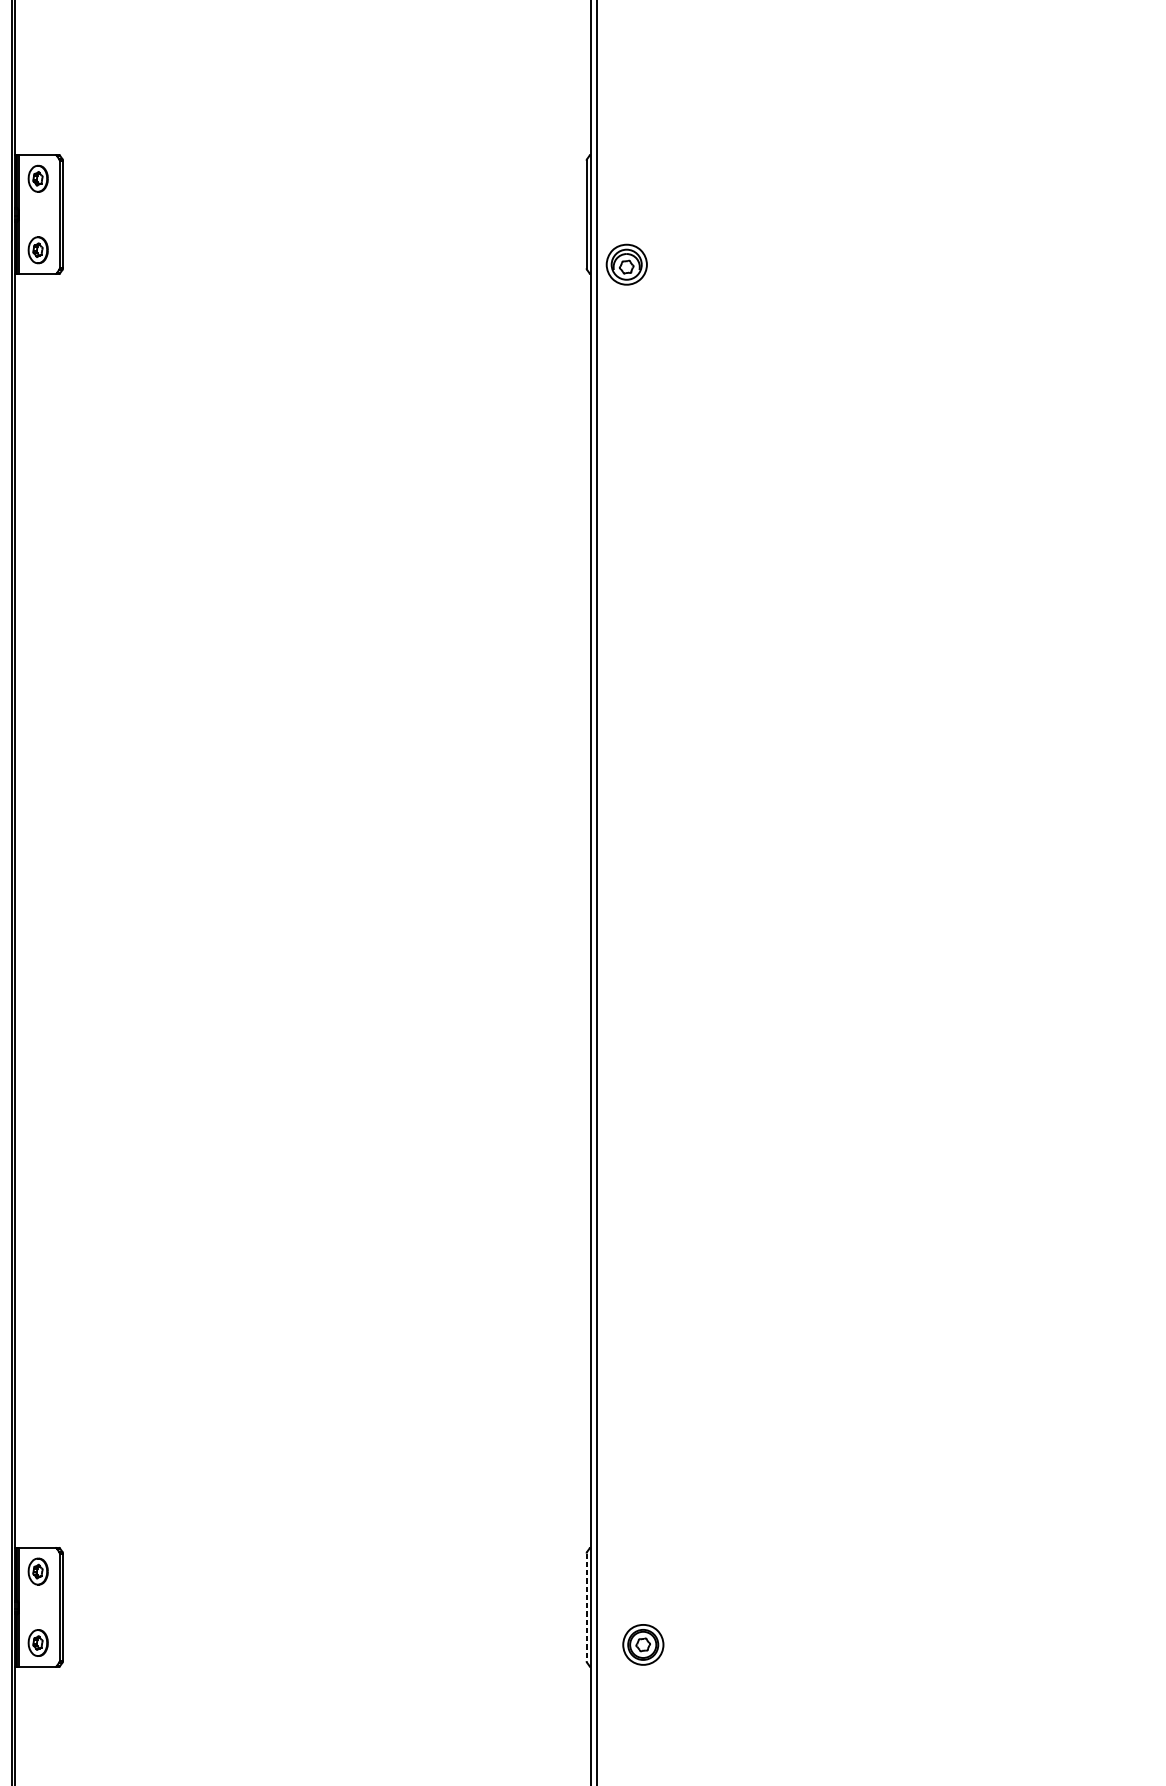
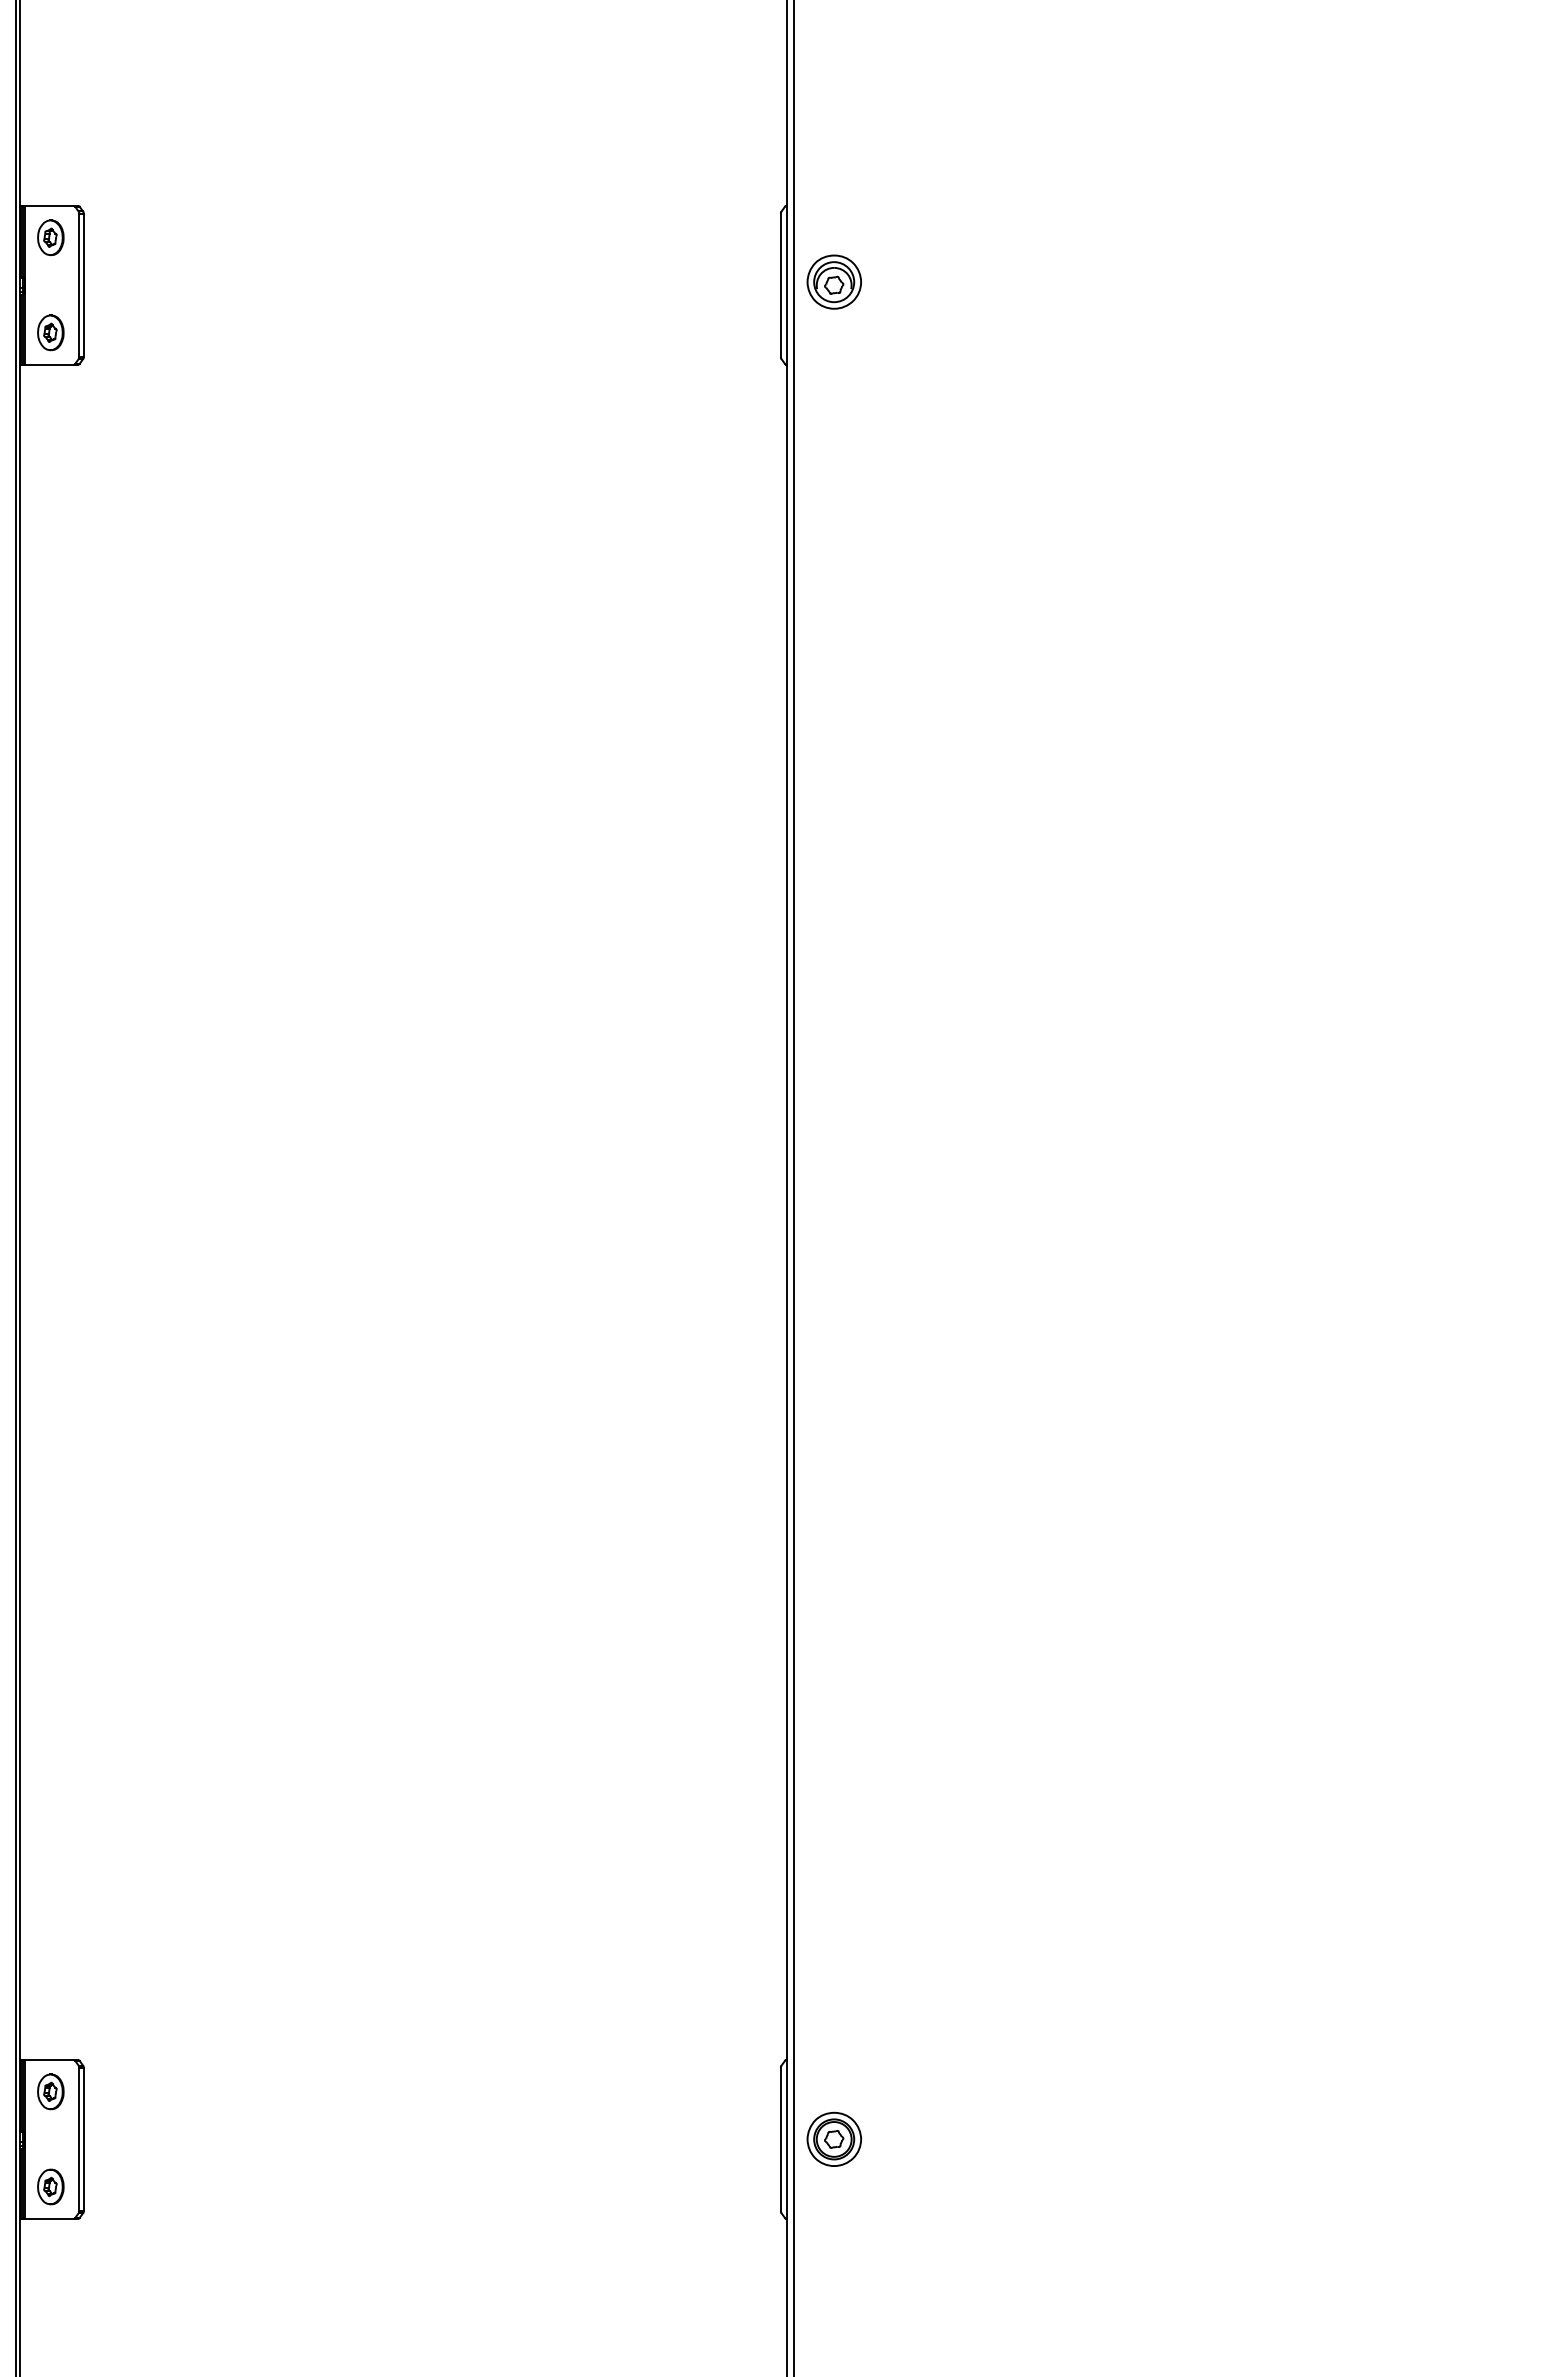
part: (626, 264) -> (833, 281), moved
line: (586, 1607) -> (780, 2139), dashed -> solid
part: (642, 1644) -> (833, 2138), moved

